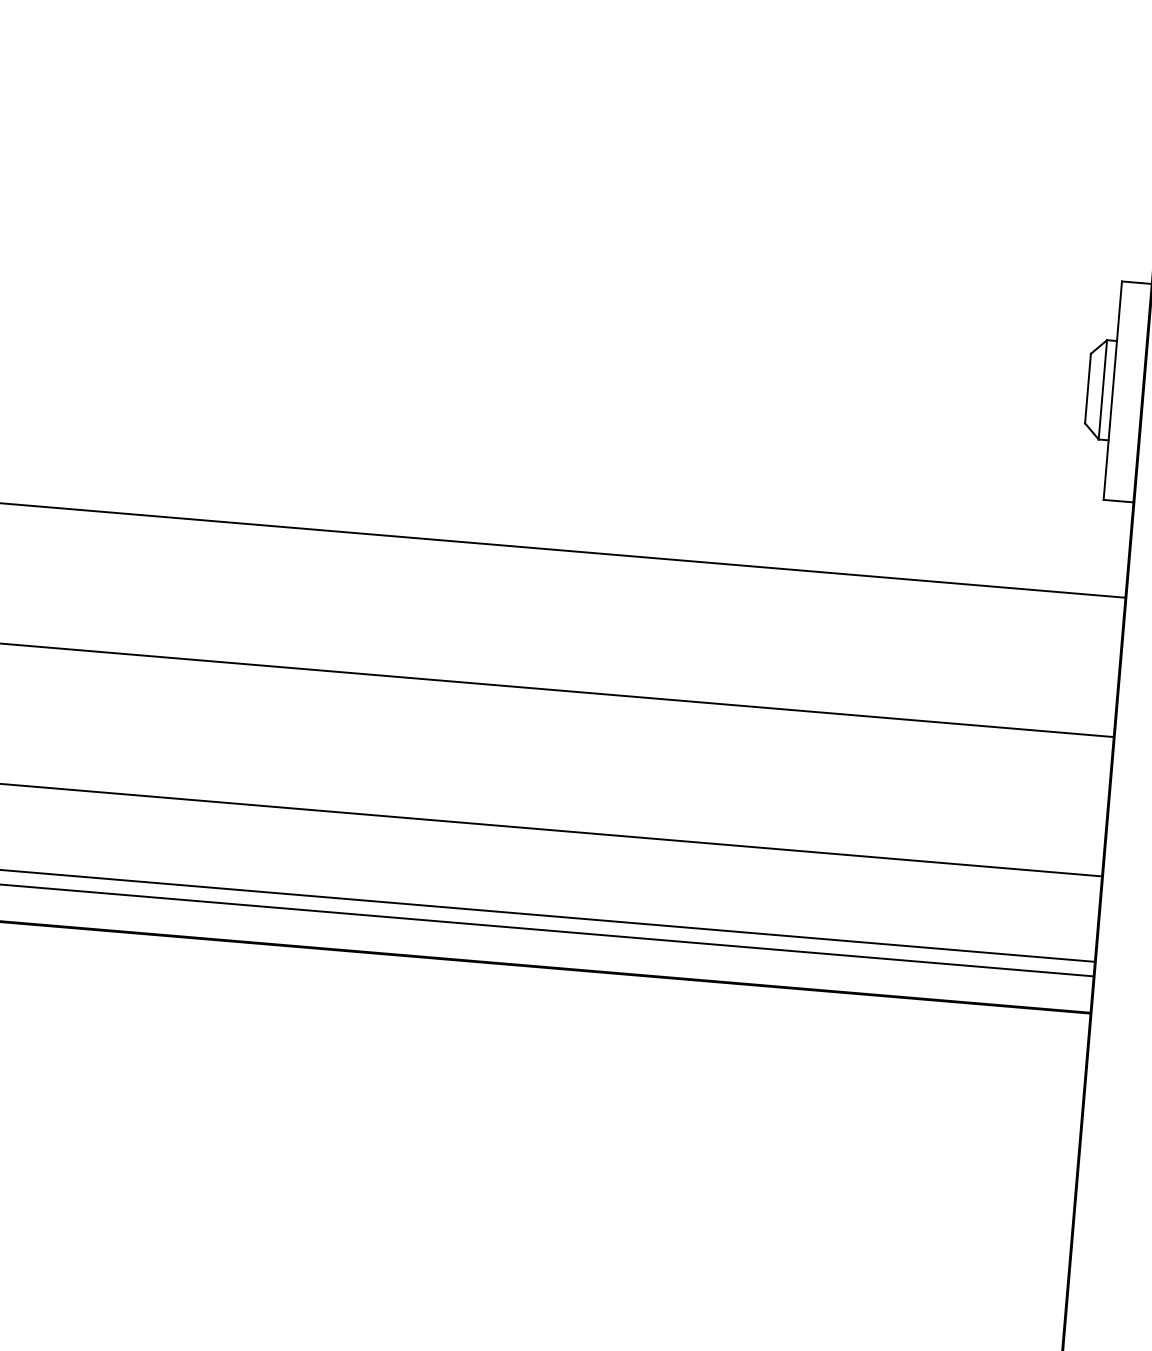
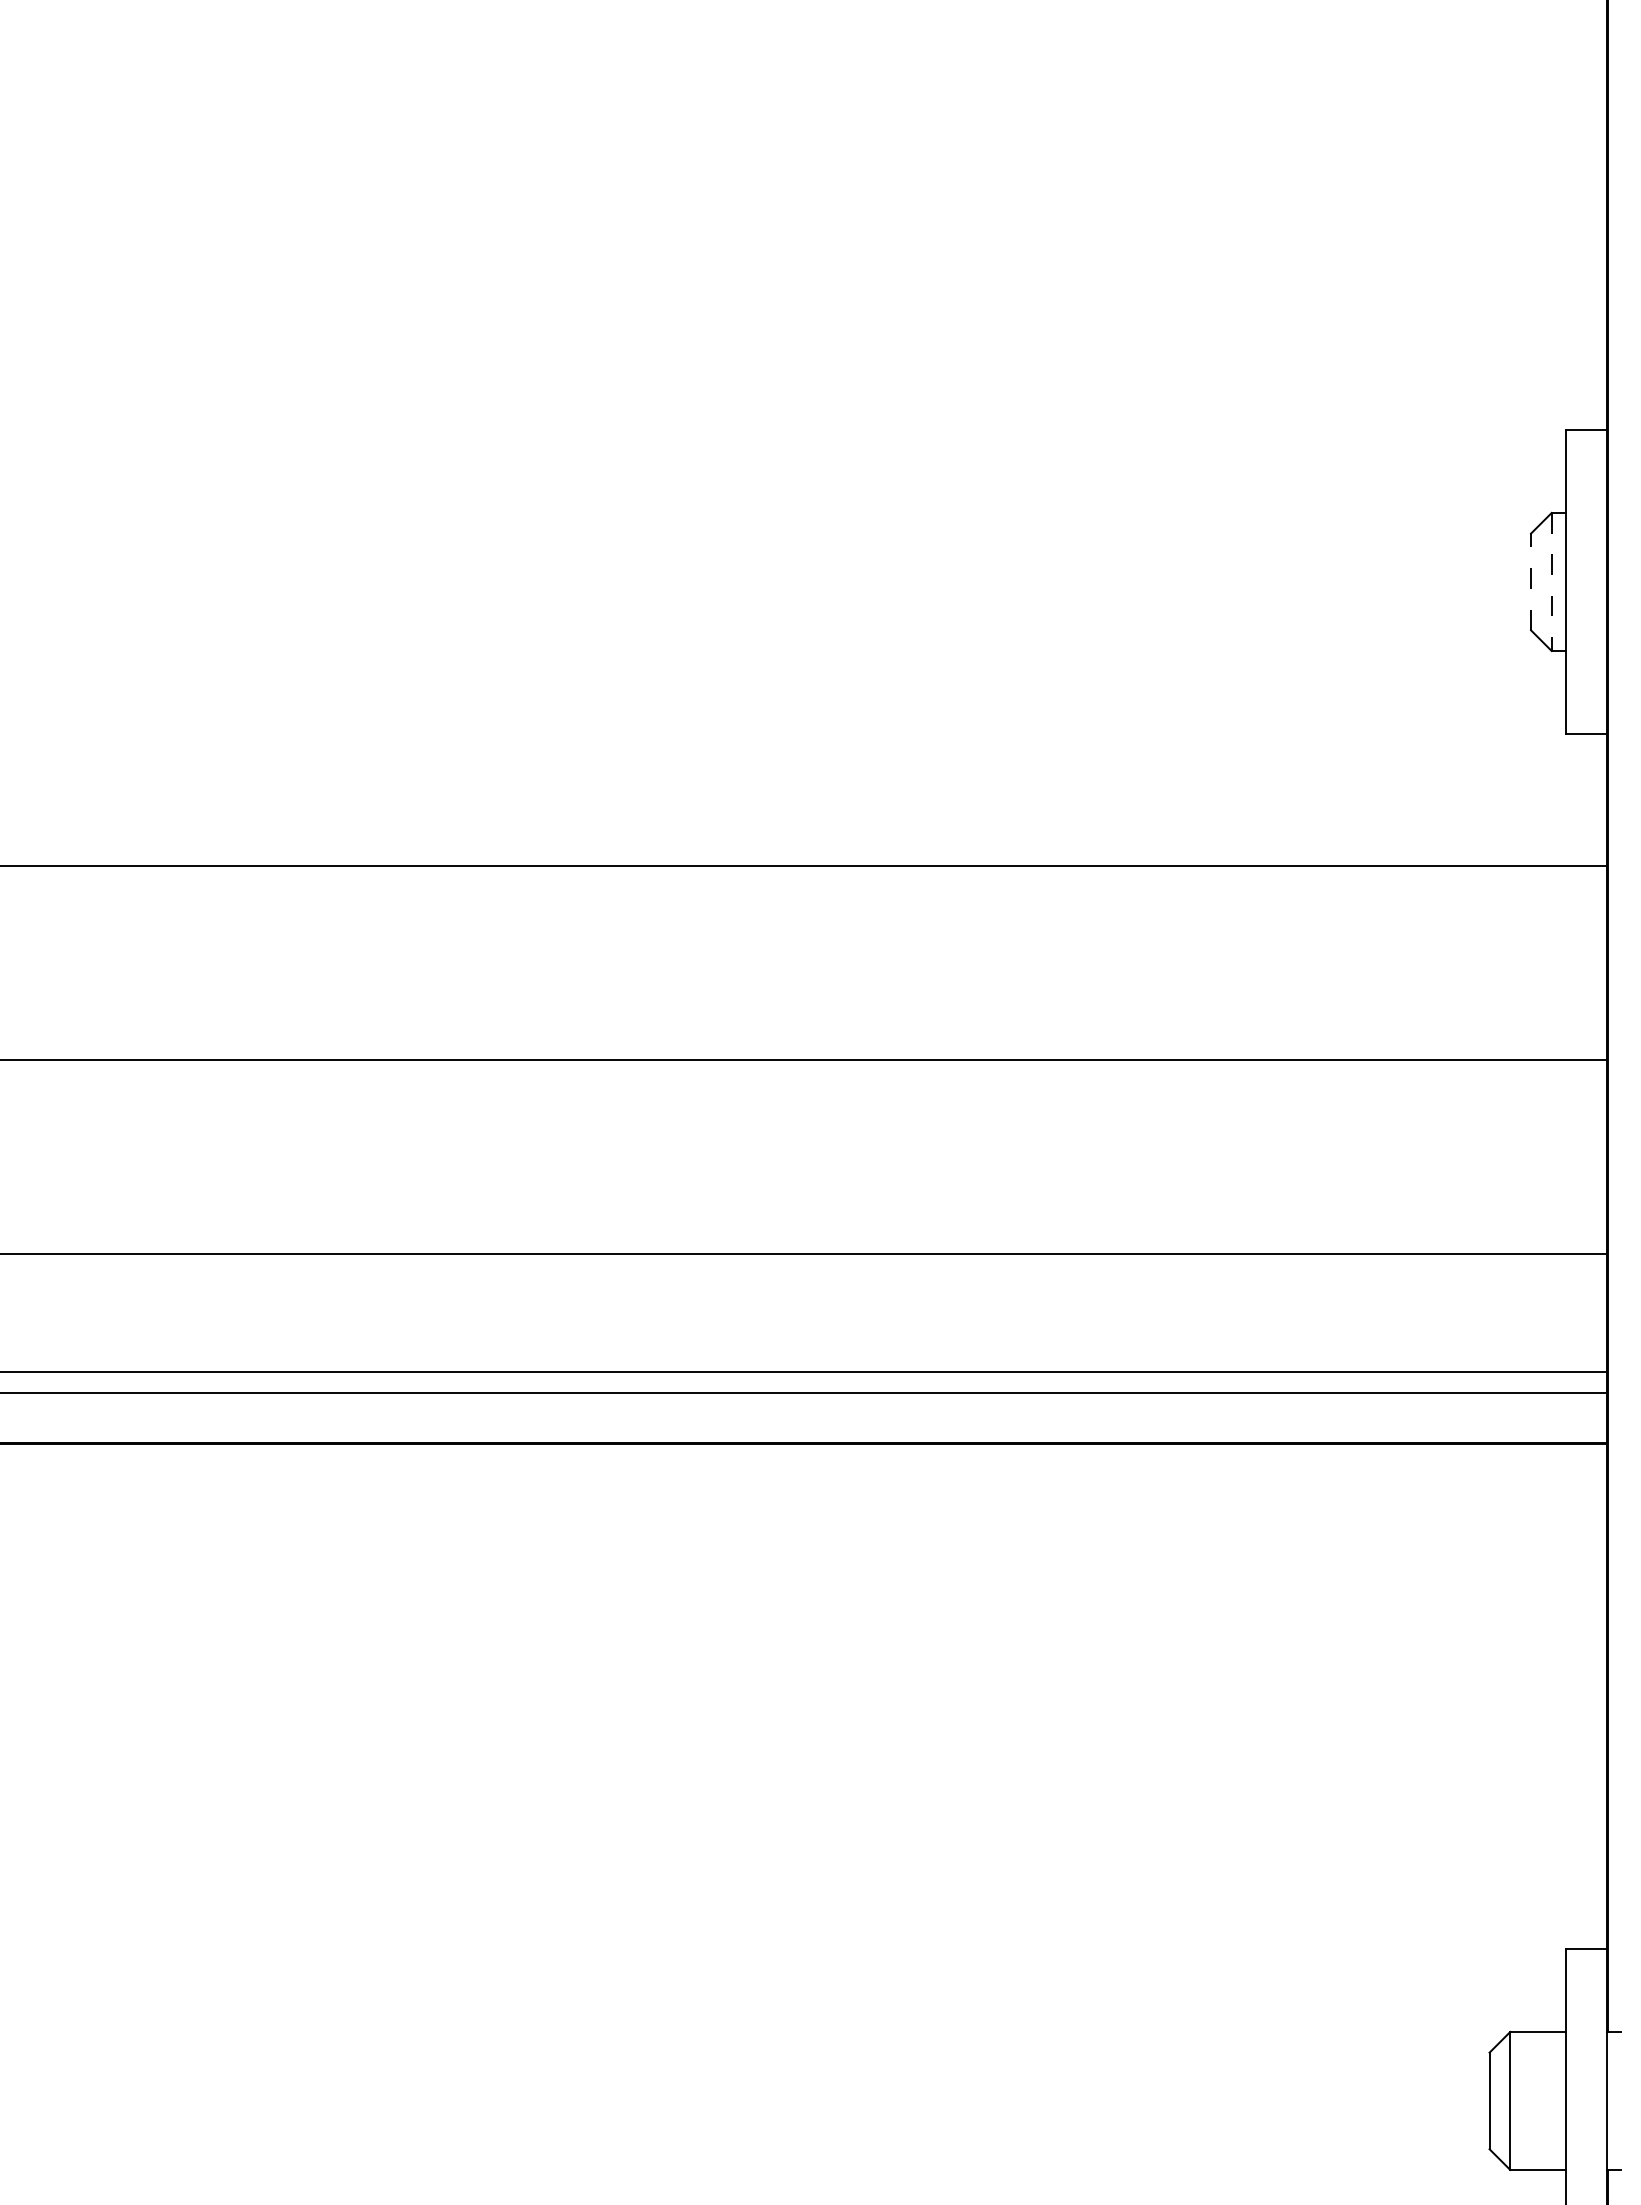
line: (1087, 388) -> (1530, 581), solid -> dashed
line: (1102, 390) -> (1551, 582), solid -> dashed

